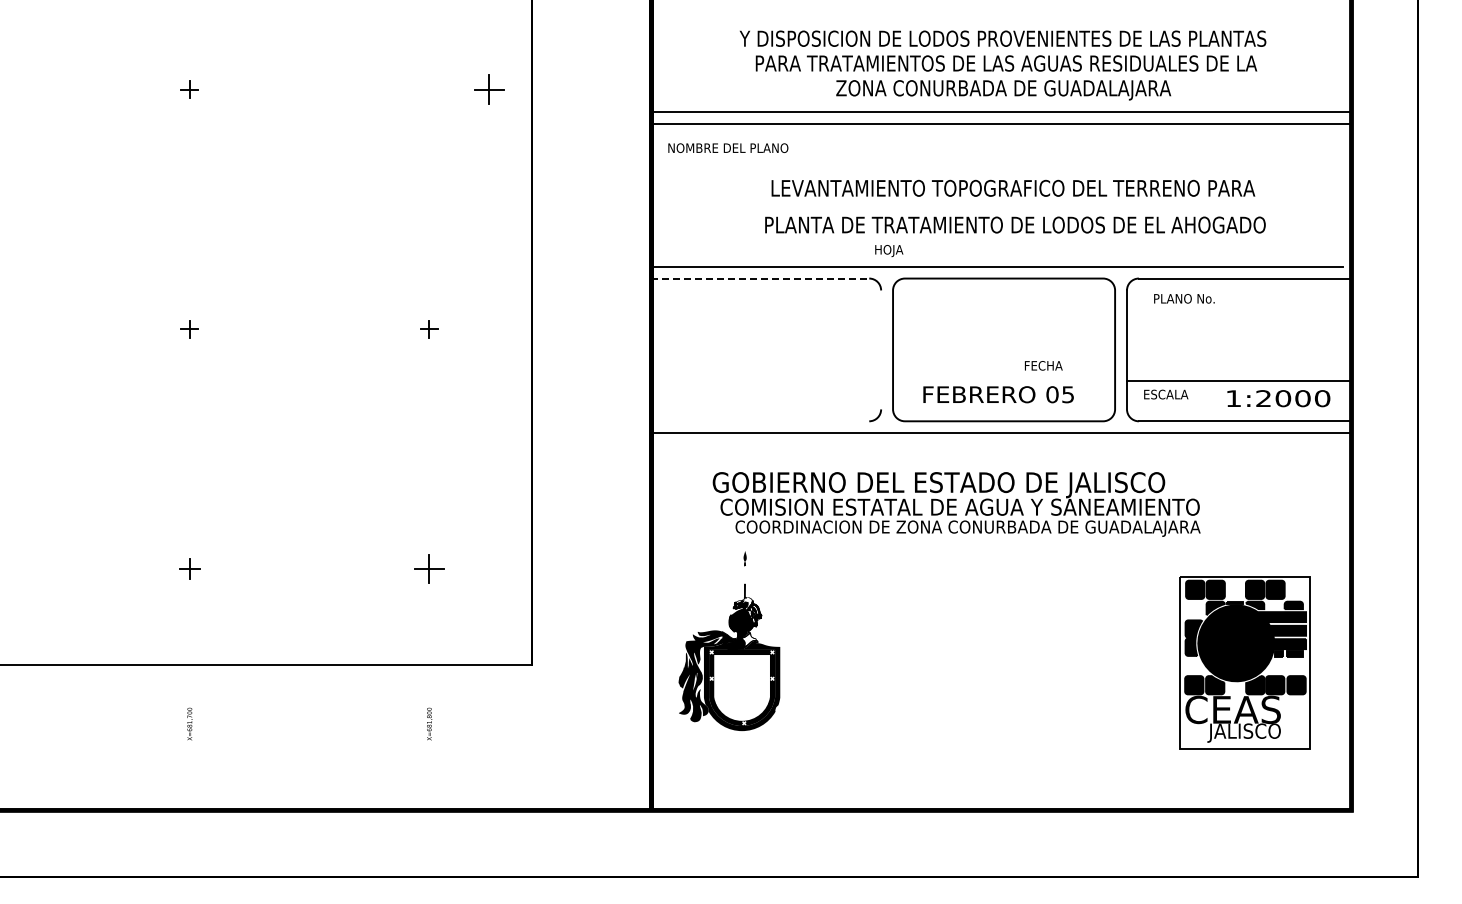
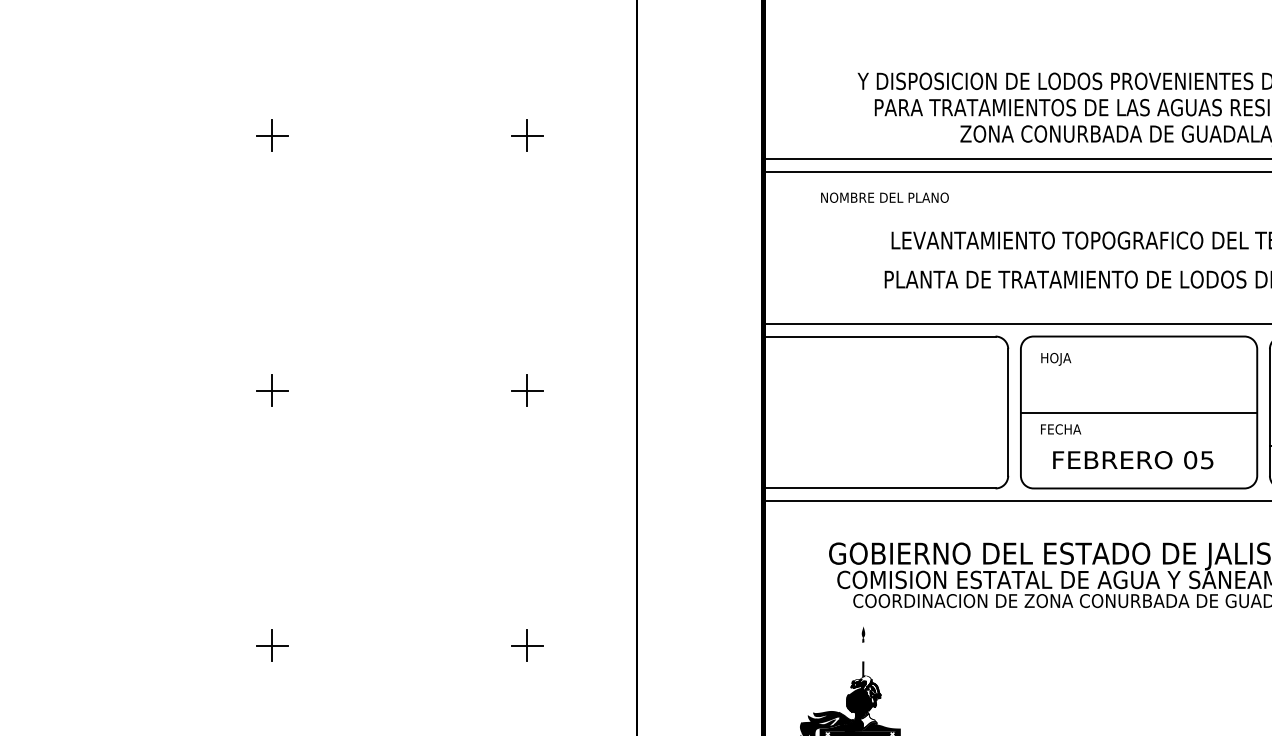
part: (189, 89) -> (272, 135), size x1.67
part: (489, 89) -> (527, 135), moved
text: (728, 147) -> (885, 197), moved
text: (889, 250) -> (1056, 358), moved
line: (760, 278) -> (879, 336), dashed -> solid
part: (189, 329) -> (272, 390), size x1.67
part: (429, 329) -> (527, 390), size x1.67
line: (881, 349) -> (1008, 412), added
line: (1004, 349) -> (1139, 412), added
text: (1043, 365) -> (1060, 429), moved
line: (760, 421) -> (879, 488), added
part: (189, 568) -> (272, 645), size x1.43

